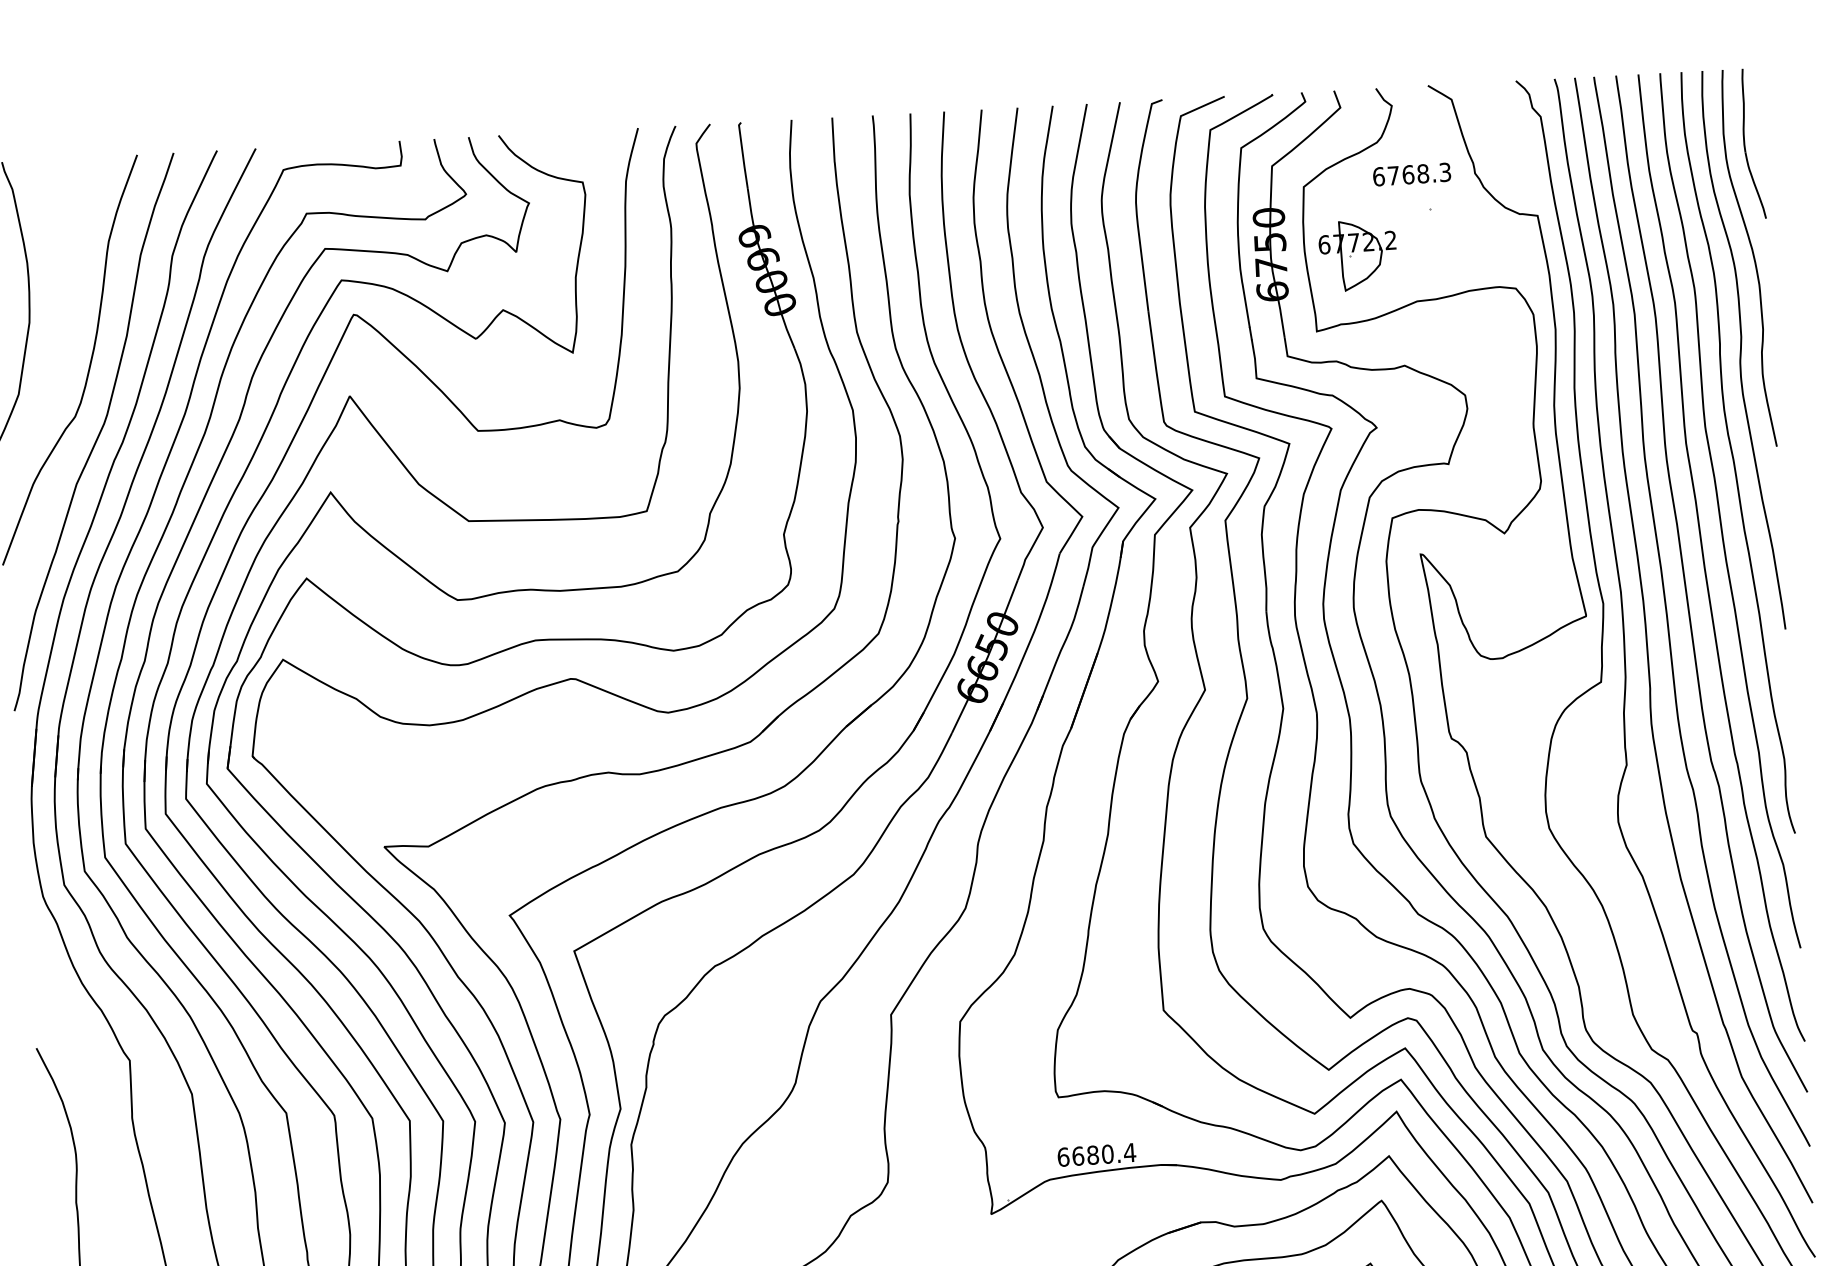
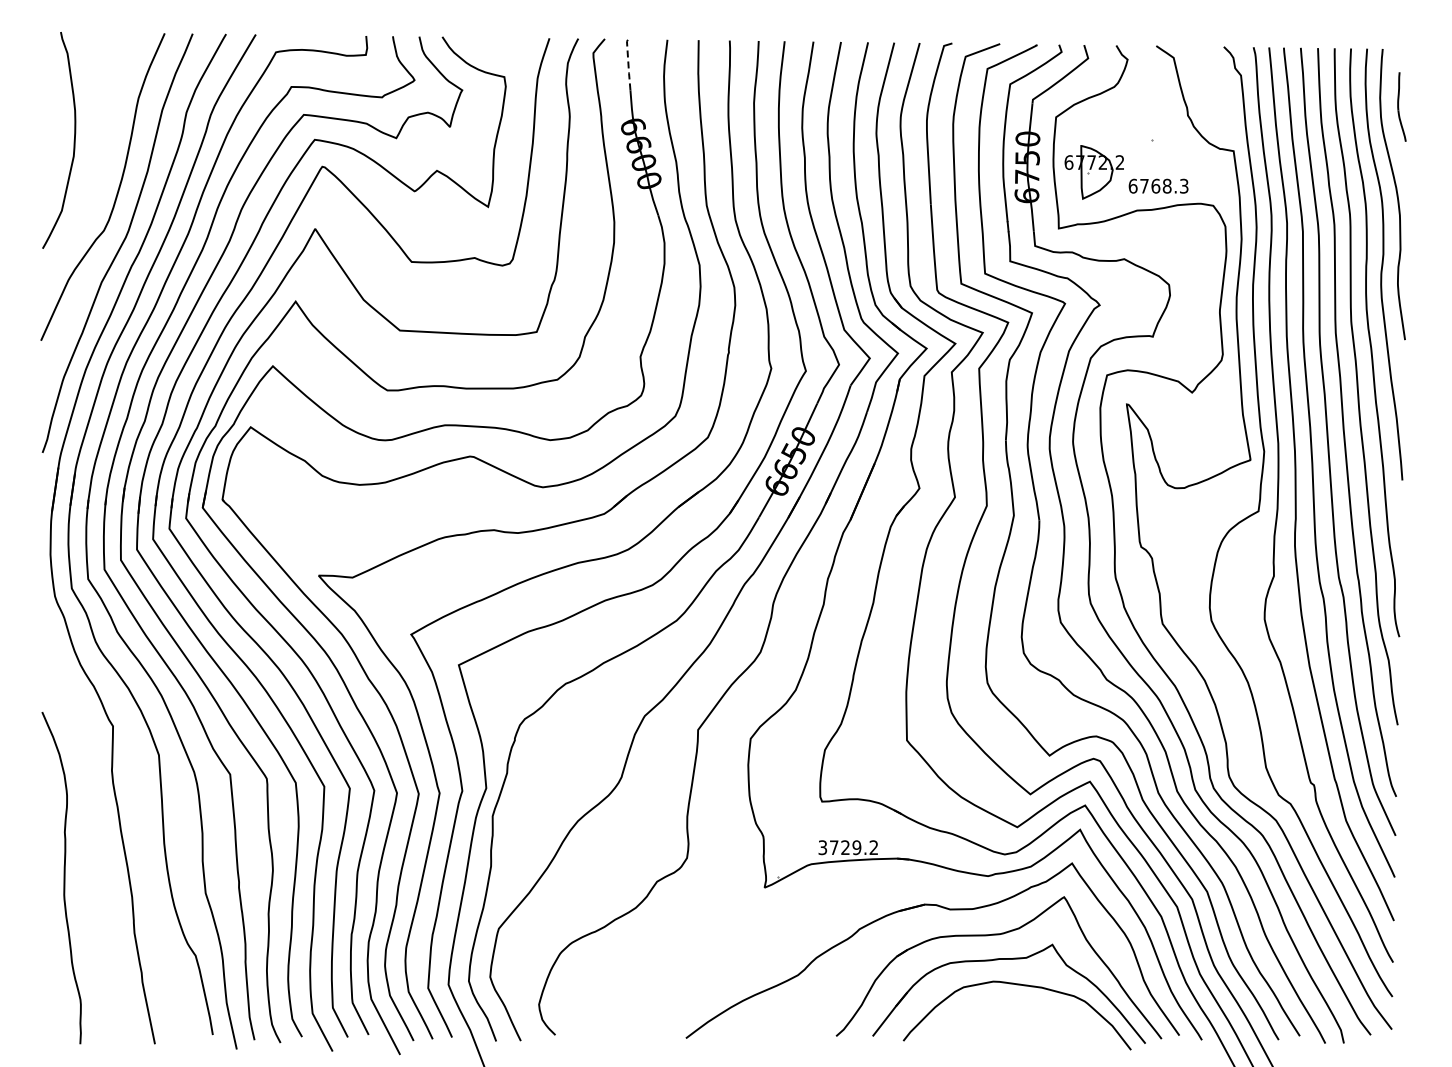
part: (1752, 143) -> (1401, 106), size x0.6
line: (743, 155) -> (628, 64), solid -> dashed
text: (1411, 173) -> (1158, 185), moved
text: (1096, 1154) -> (848, 847), 6680.4 -> 3729.2

